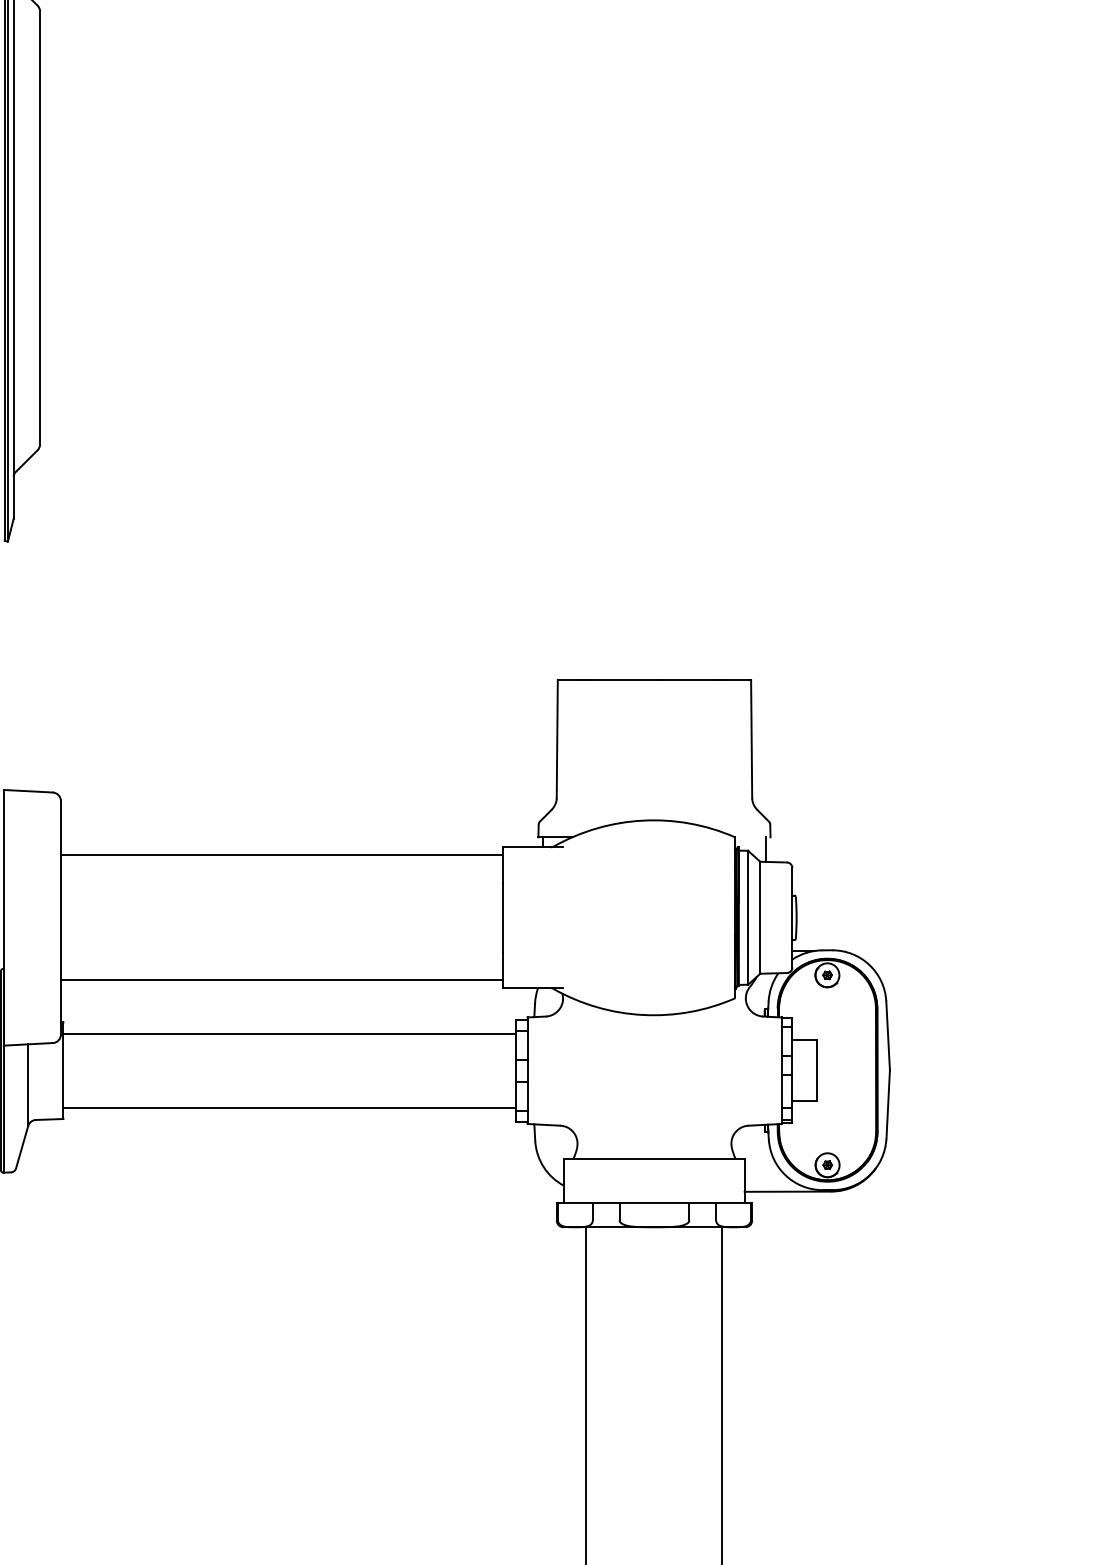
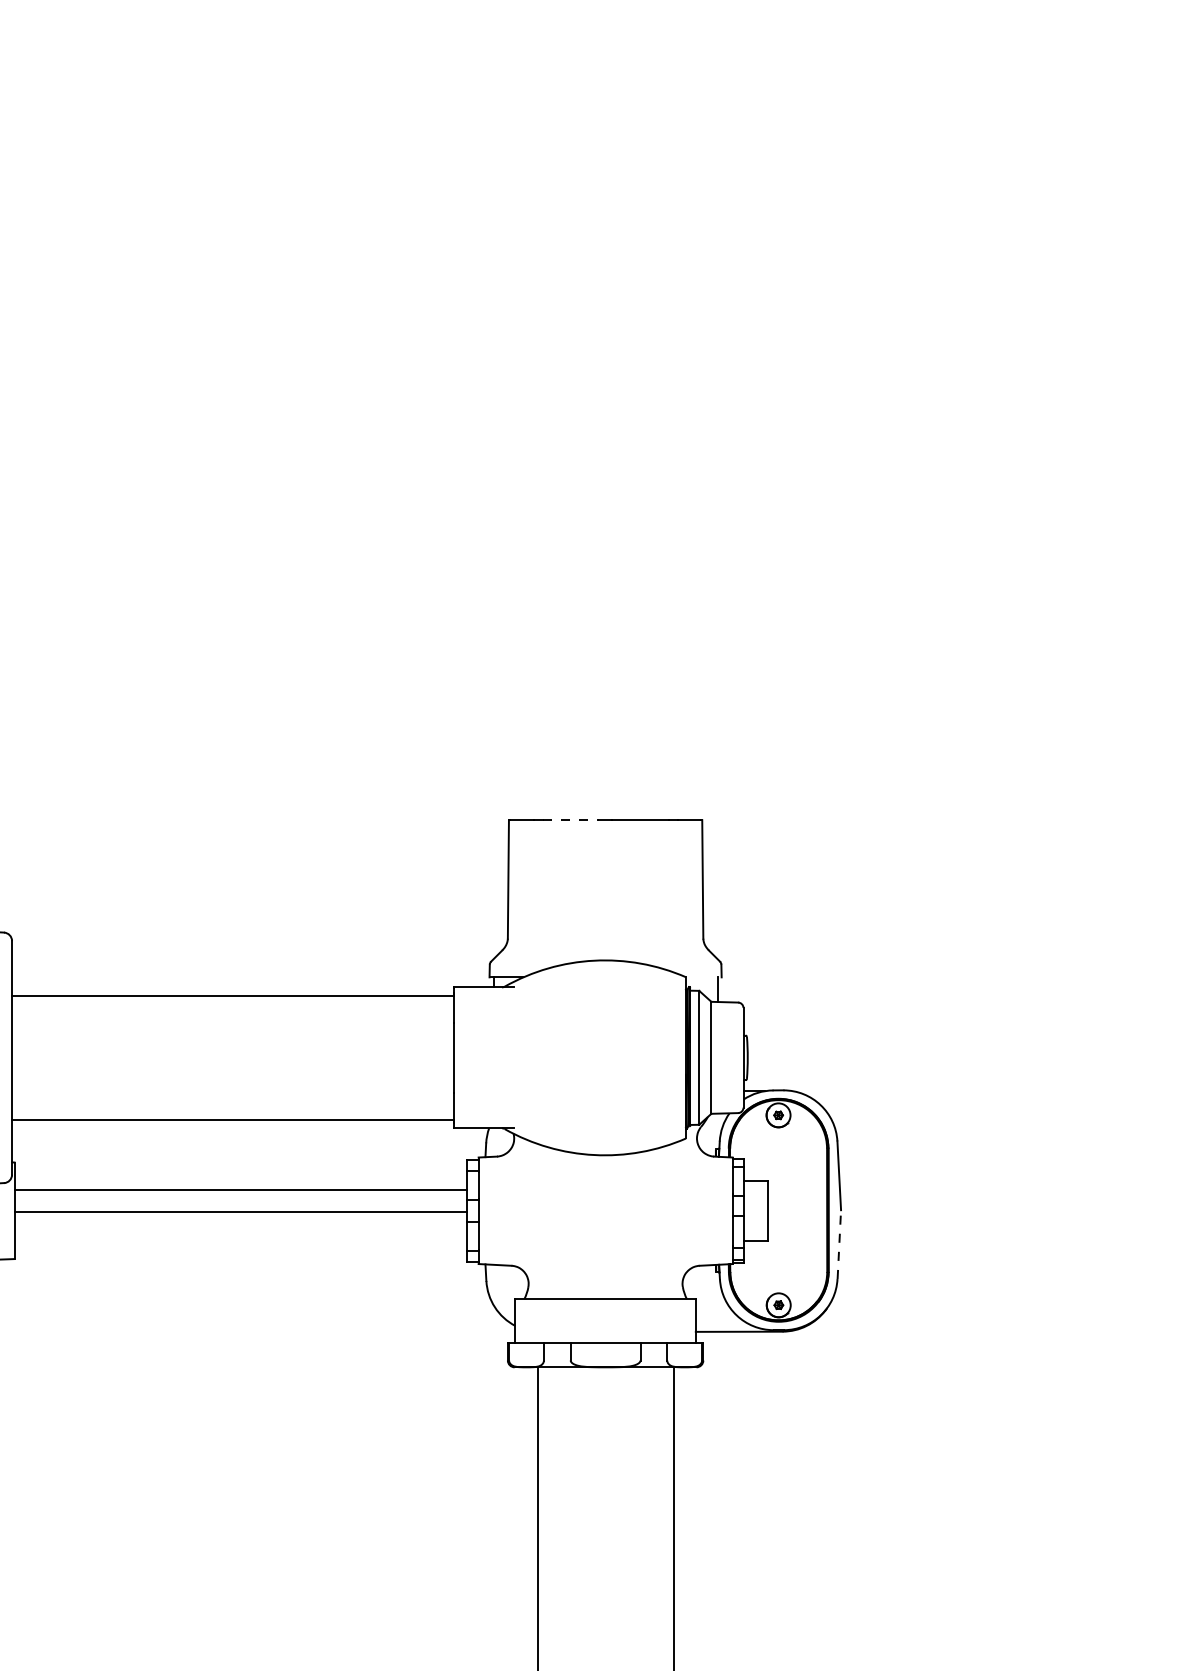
line: (620, 680) -> (571, 820), solid -> dashed
line: (289, 1034) -> (240, 1212), moved
line: (888, 1104) -> (839, 1244), solid -> dashed
line: (289, 1107) -> (240, 1189), moved

